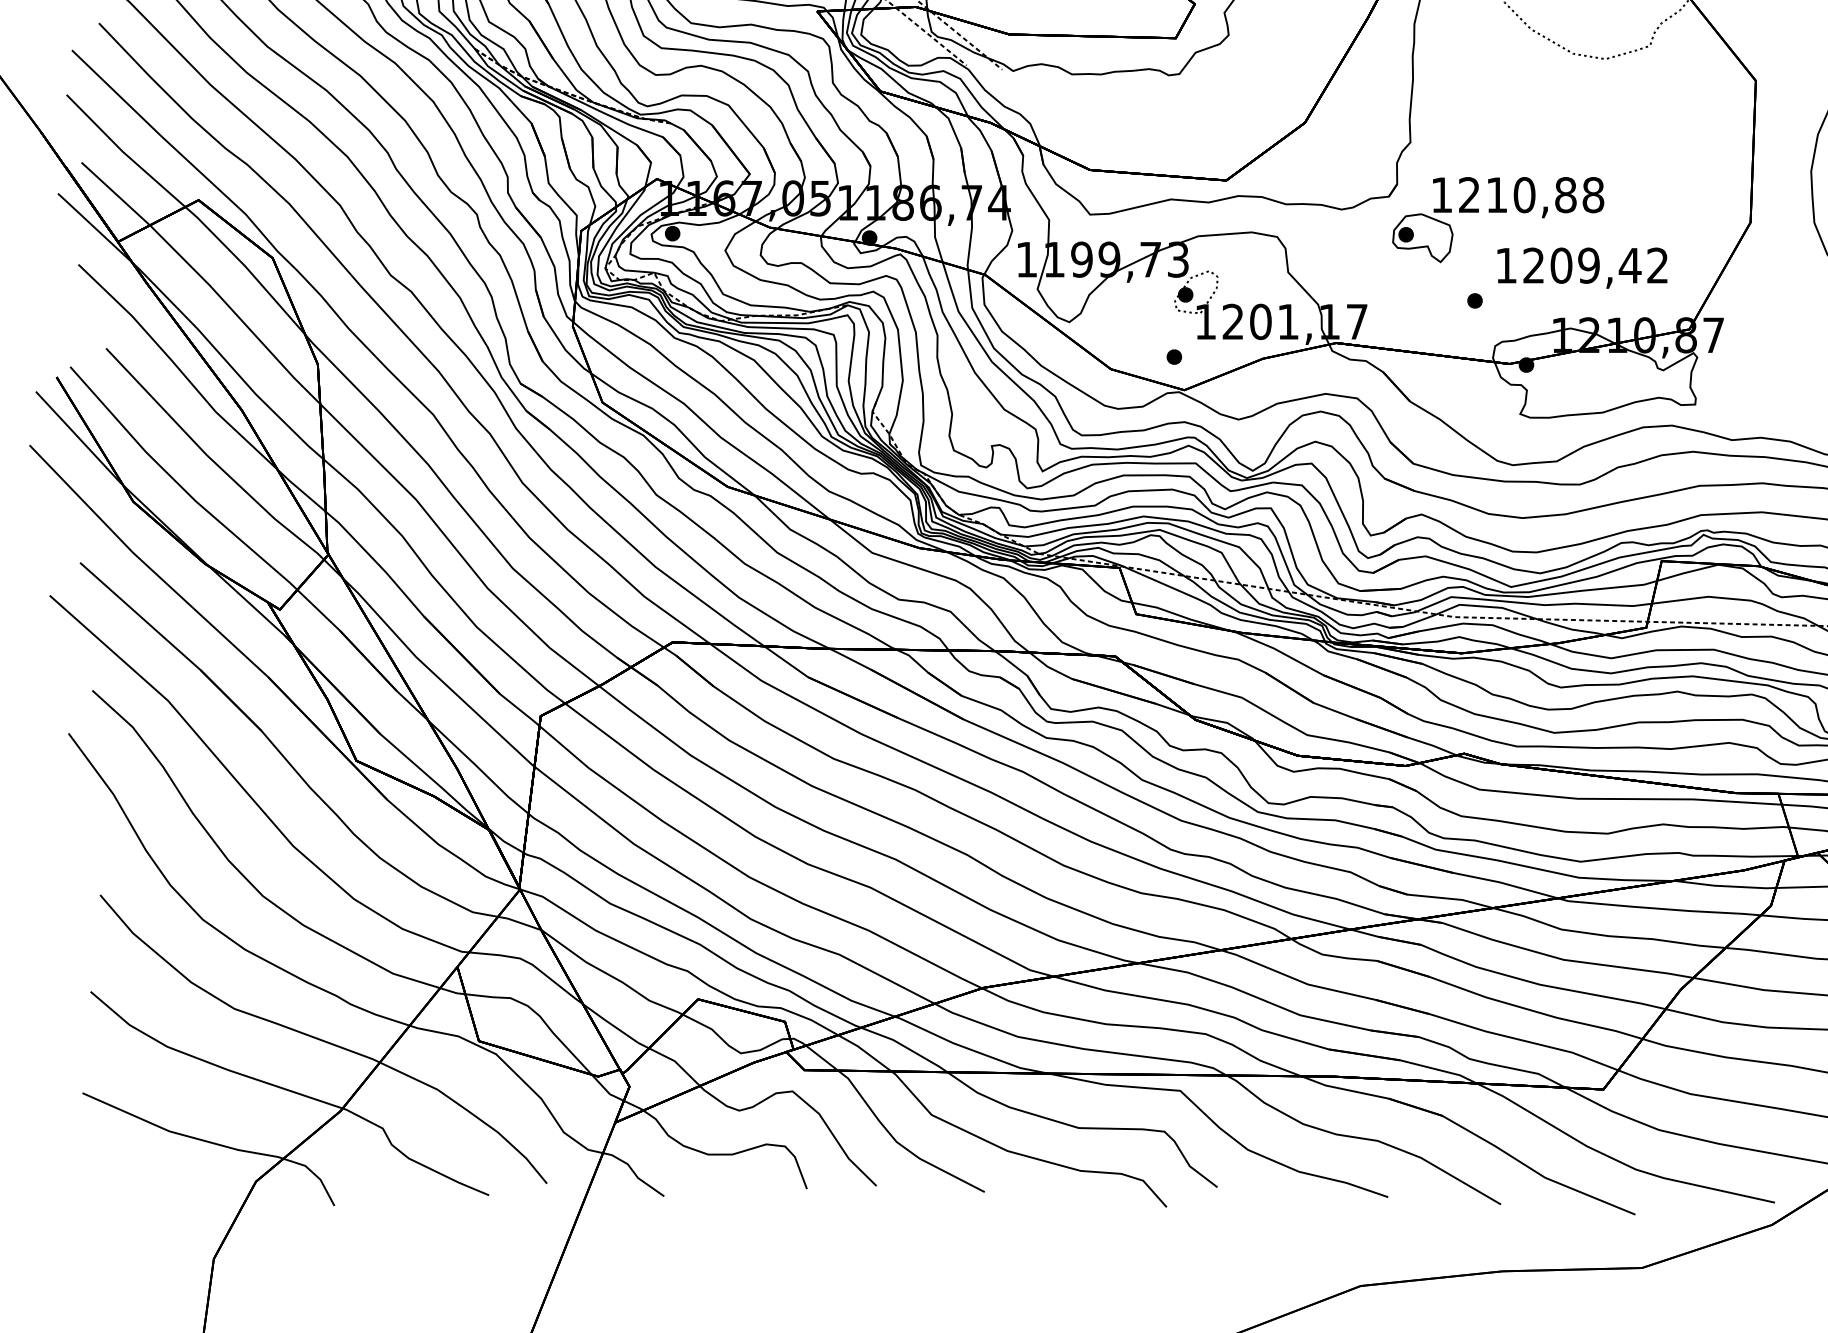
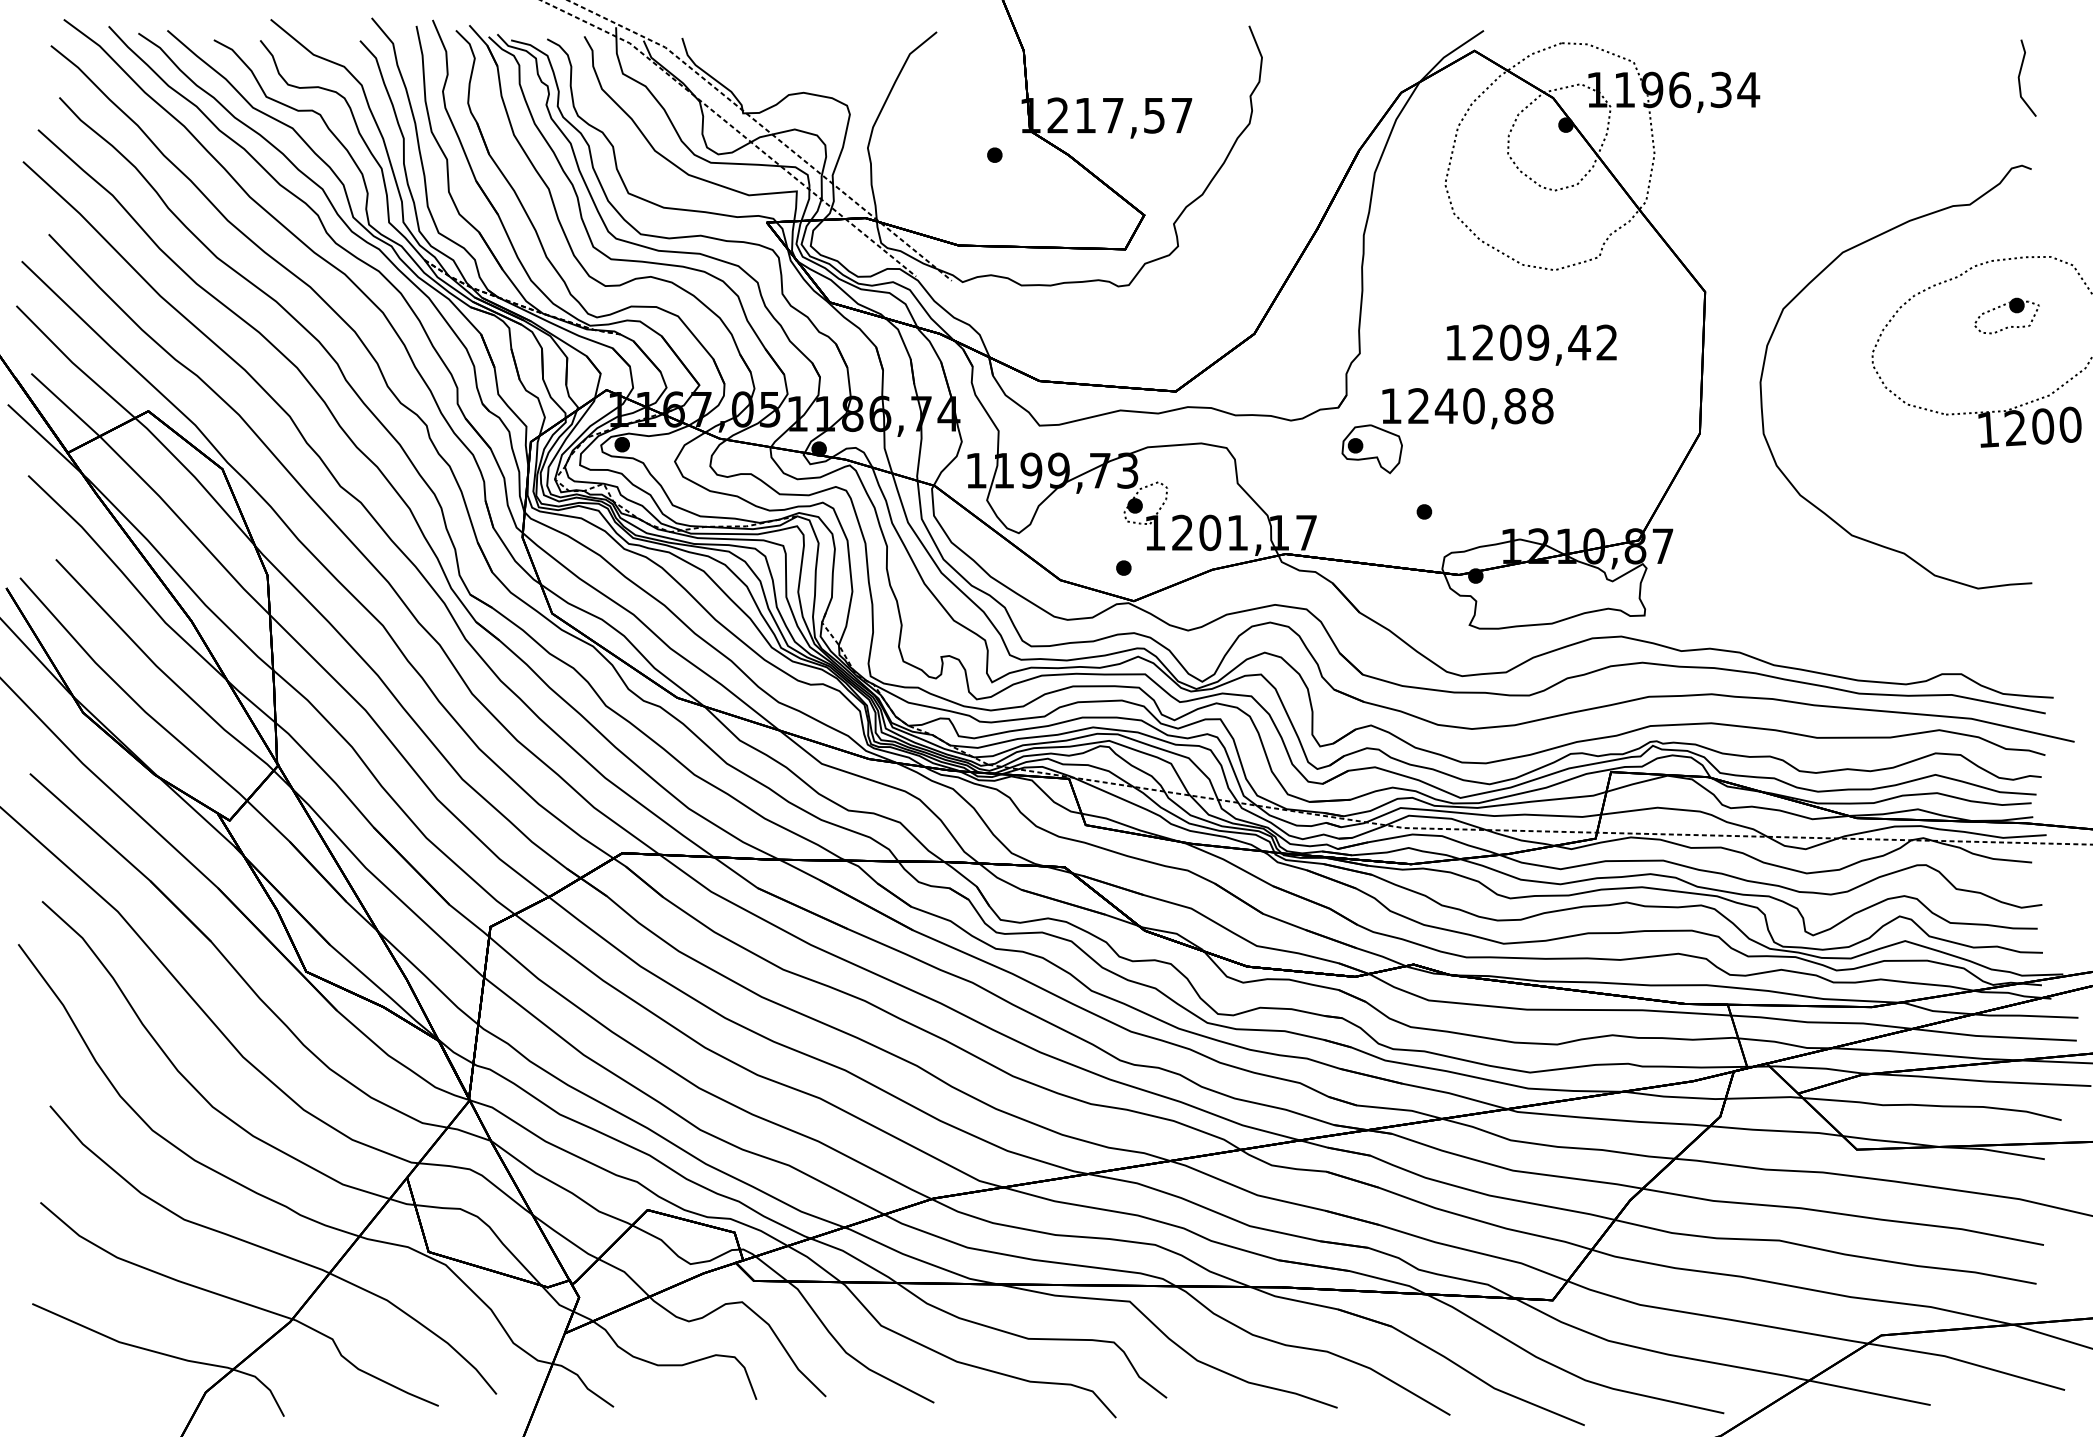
text: (1496, 194) -> (1445, 405), 1210,88 -> 1240,88
text: (1582, 267) -> (1531, 344), moved

